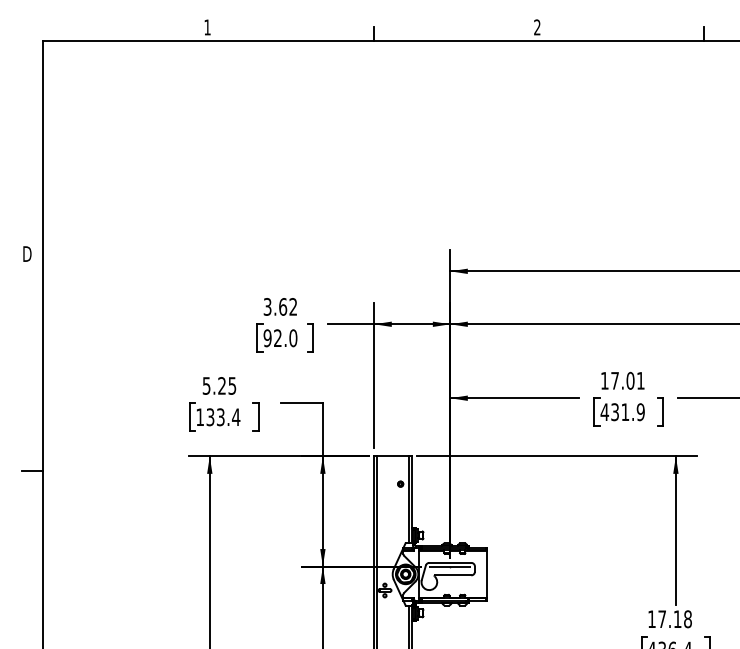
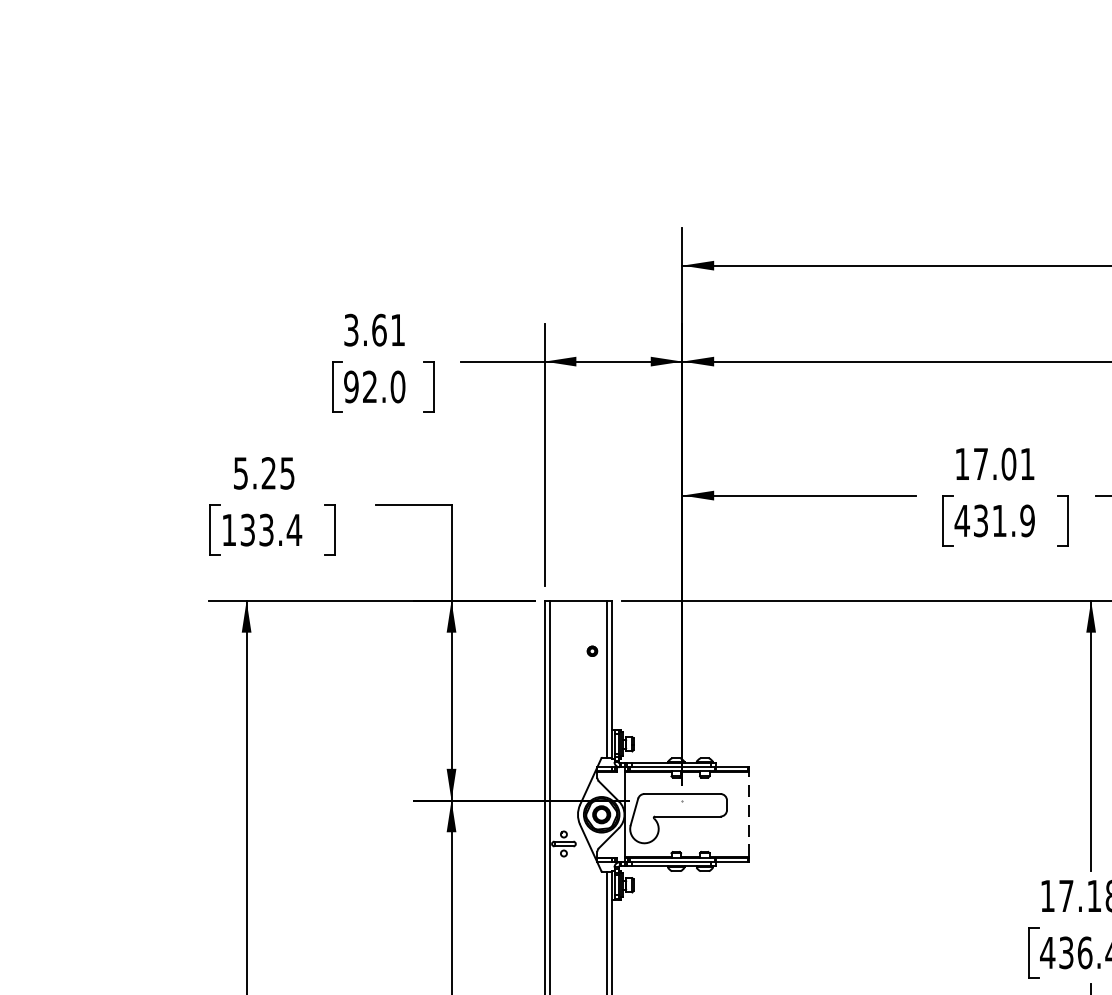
text: (292, 306) -> (396, 329), 3.62 -> 3.61
line: (450, 566) -> (682, 800), removed
line: (487, 573) -> (749, 813), solid -> dashed

